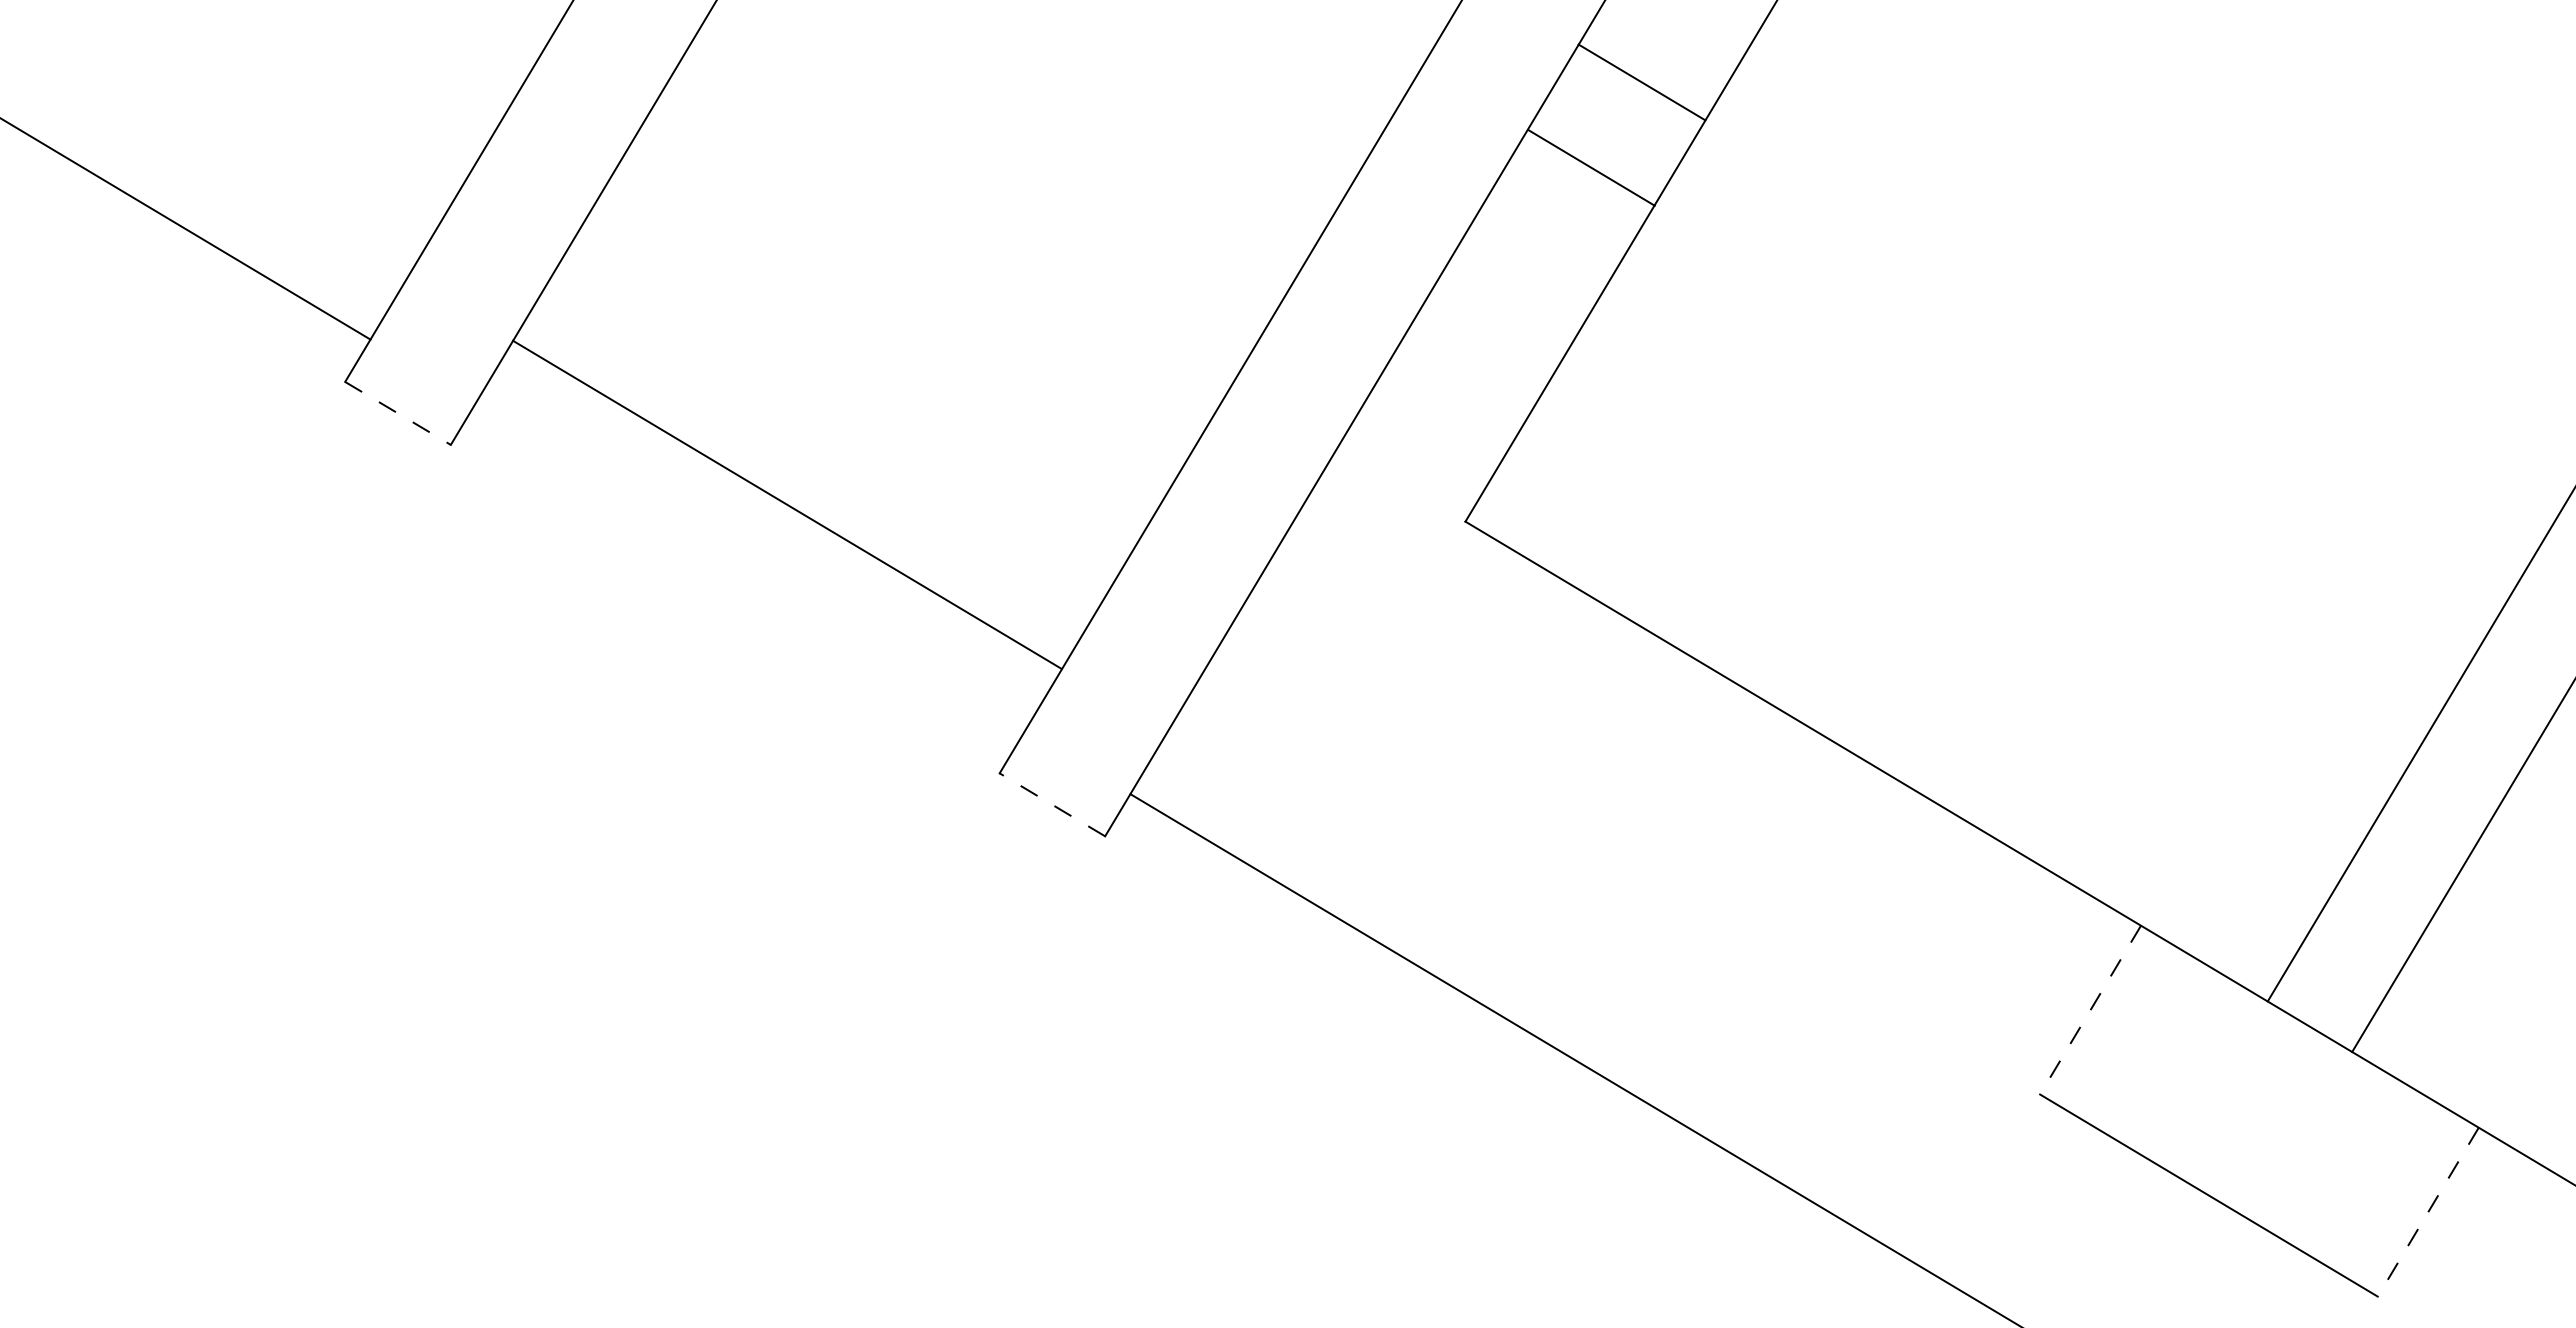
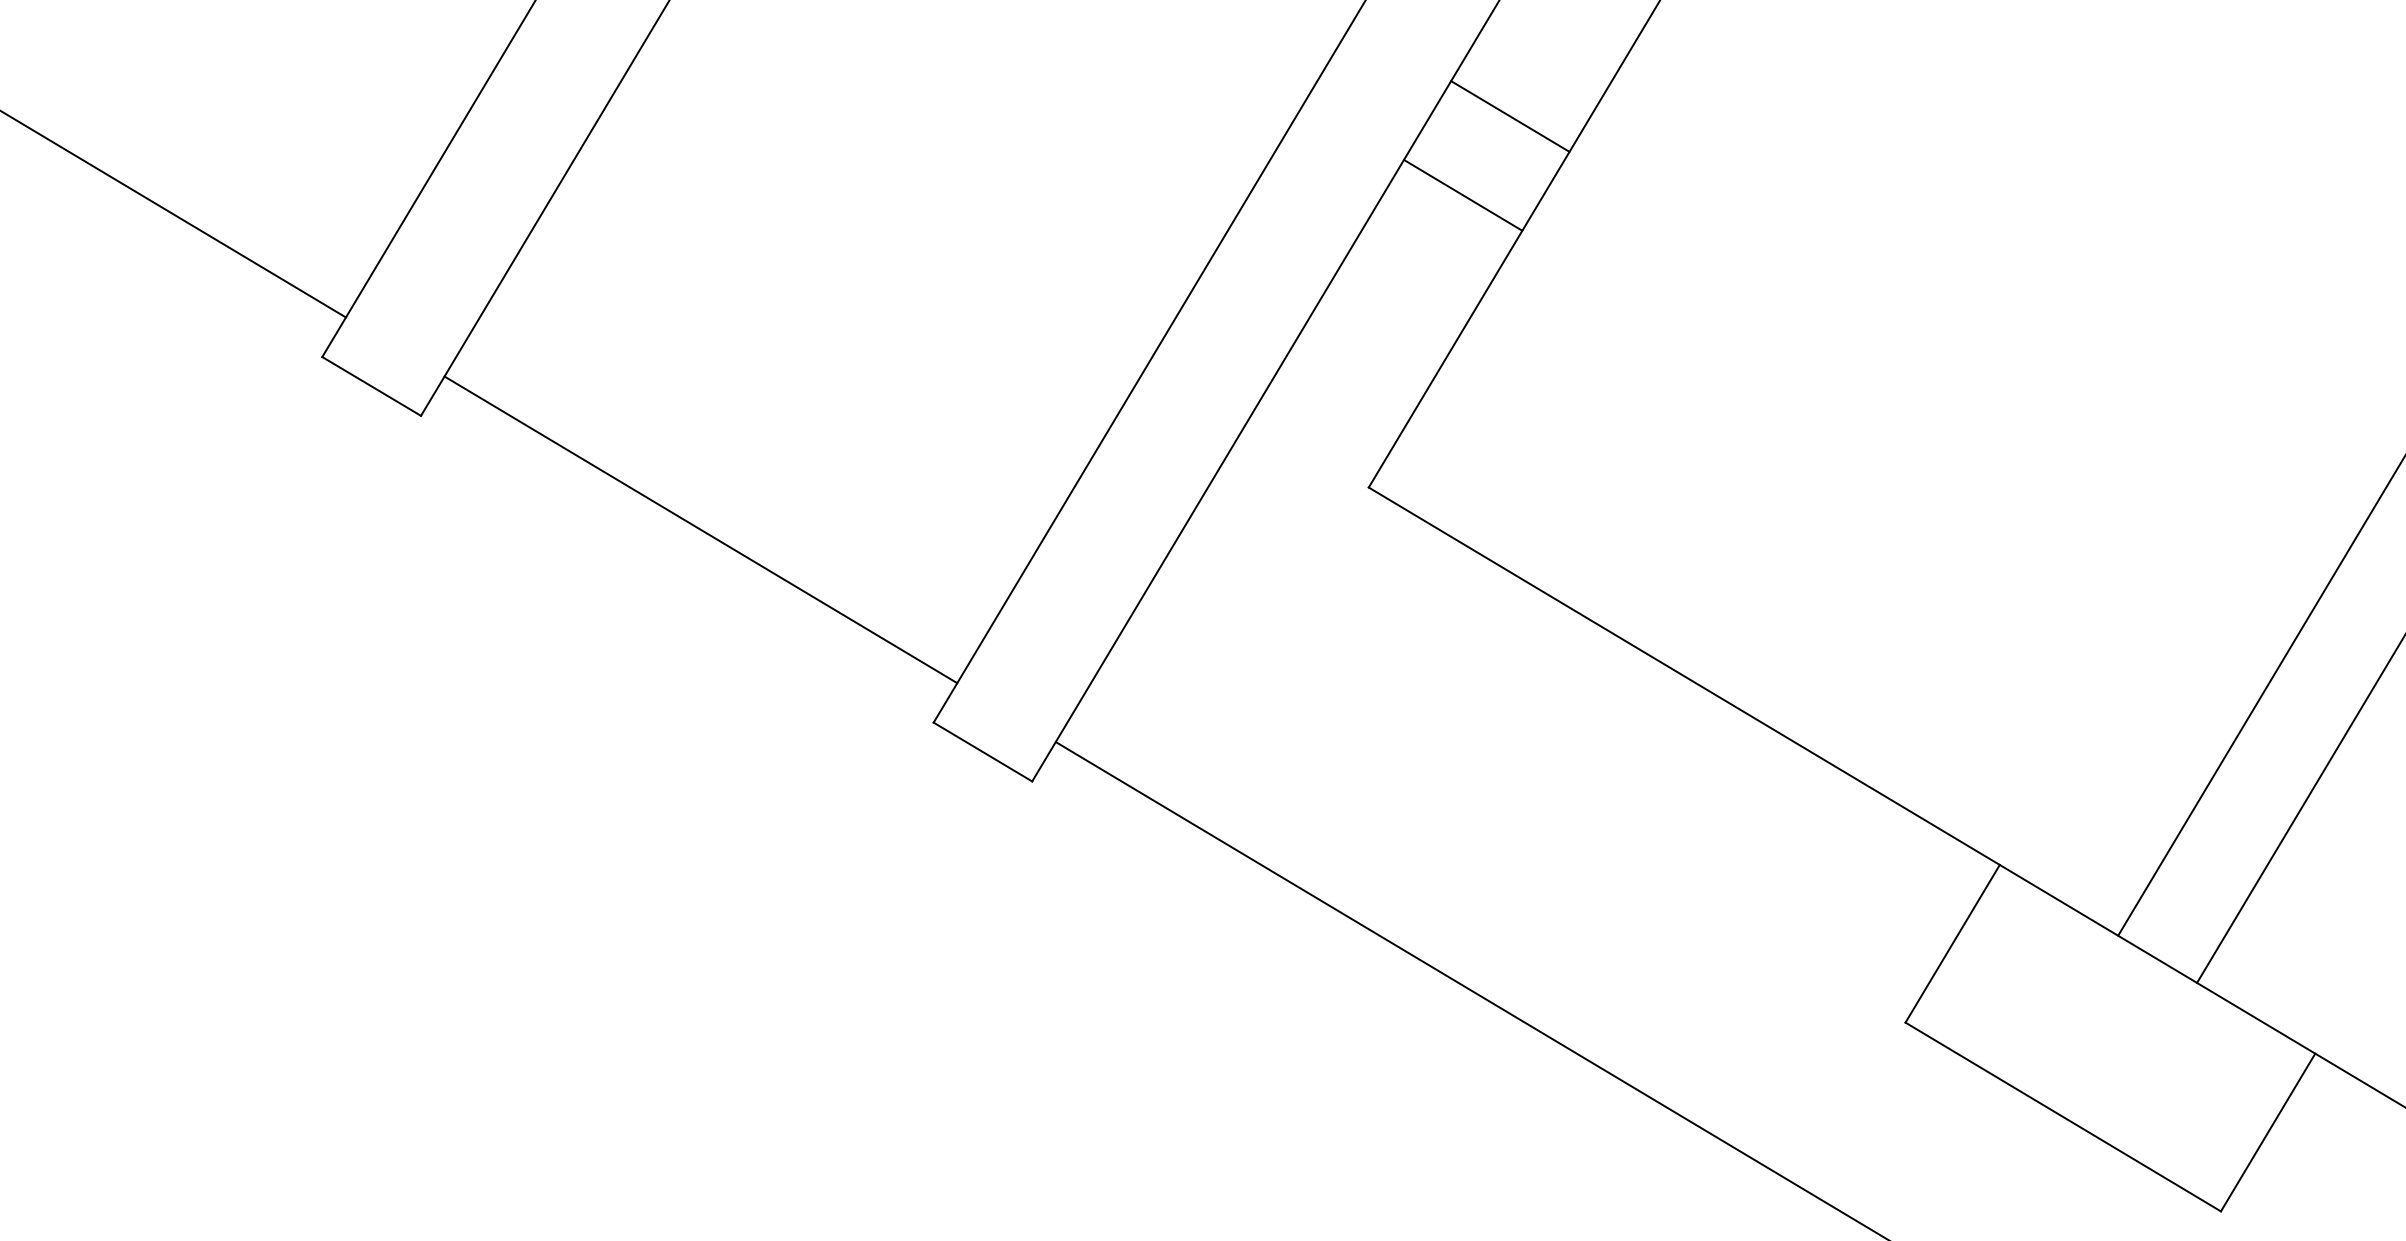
line: (1641, 82) -> (1509, 116), moved
line: (1591, 167) -> (1463, 195), moved
line: (398, 413) -> (372, 386), dashed -> solid
line: (787, 504) -> (700, 529), moved
line: (1052, 804) -> (983, 751), dashed -> solid
line: (2090, 1010) -> (1952, 944), dashed -> solid
line: (2427, 1212) -> (2267, 1132), dashed -> solid

